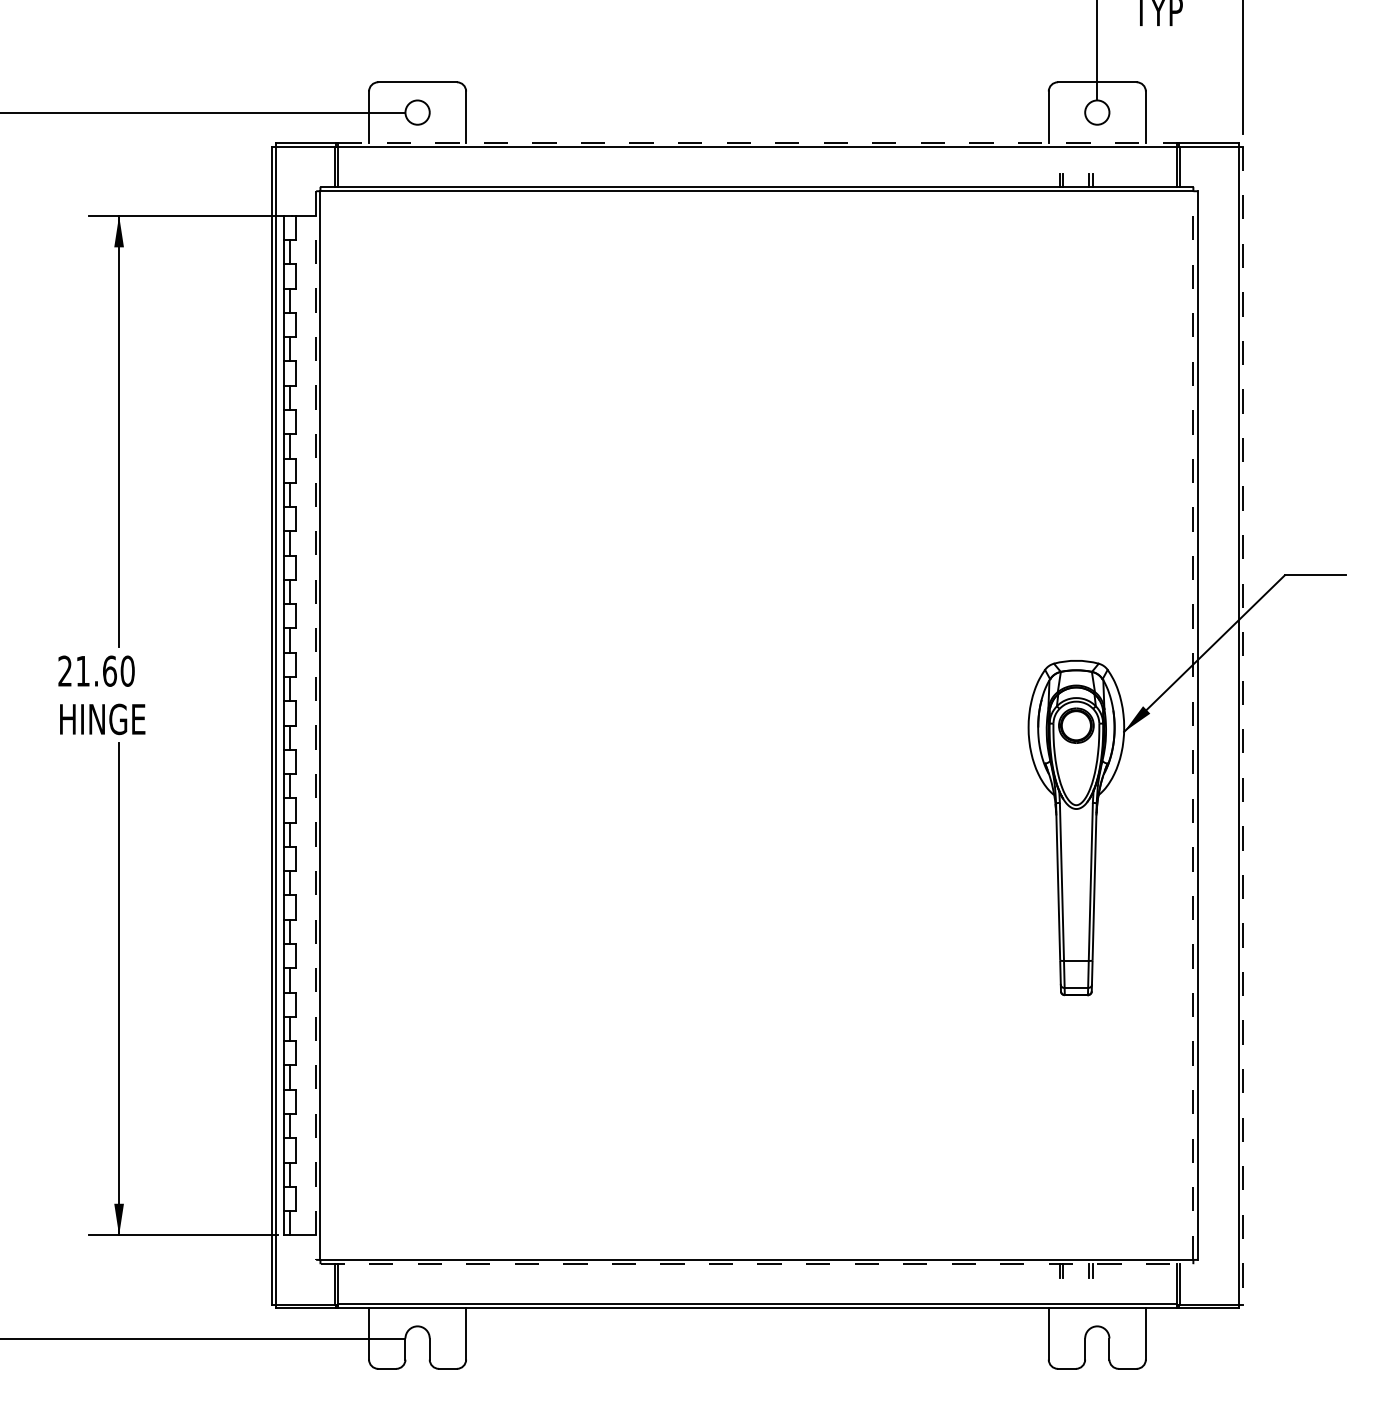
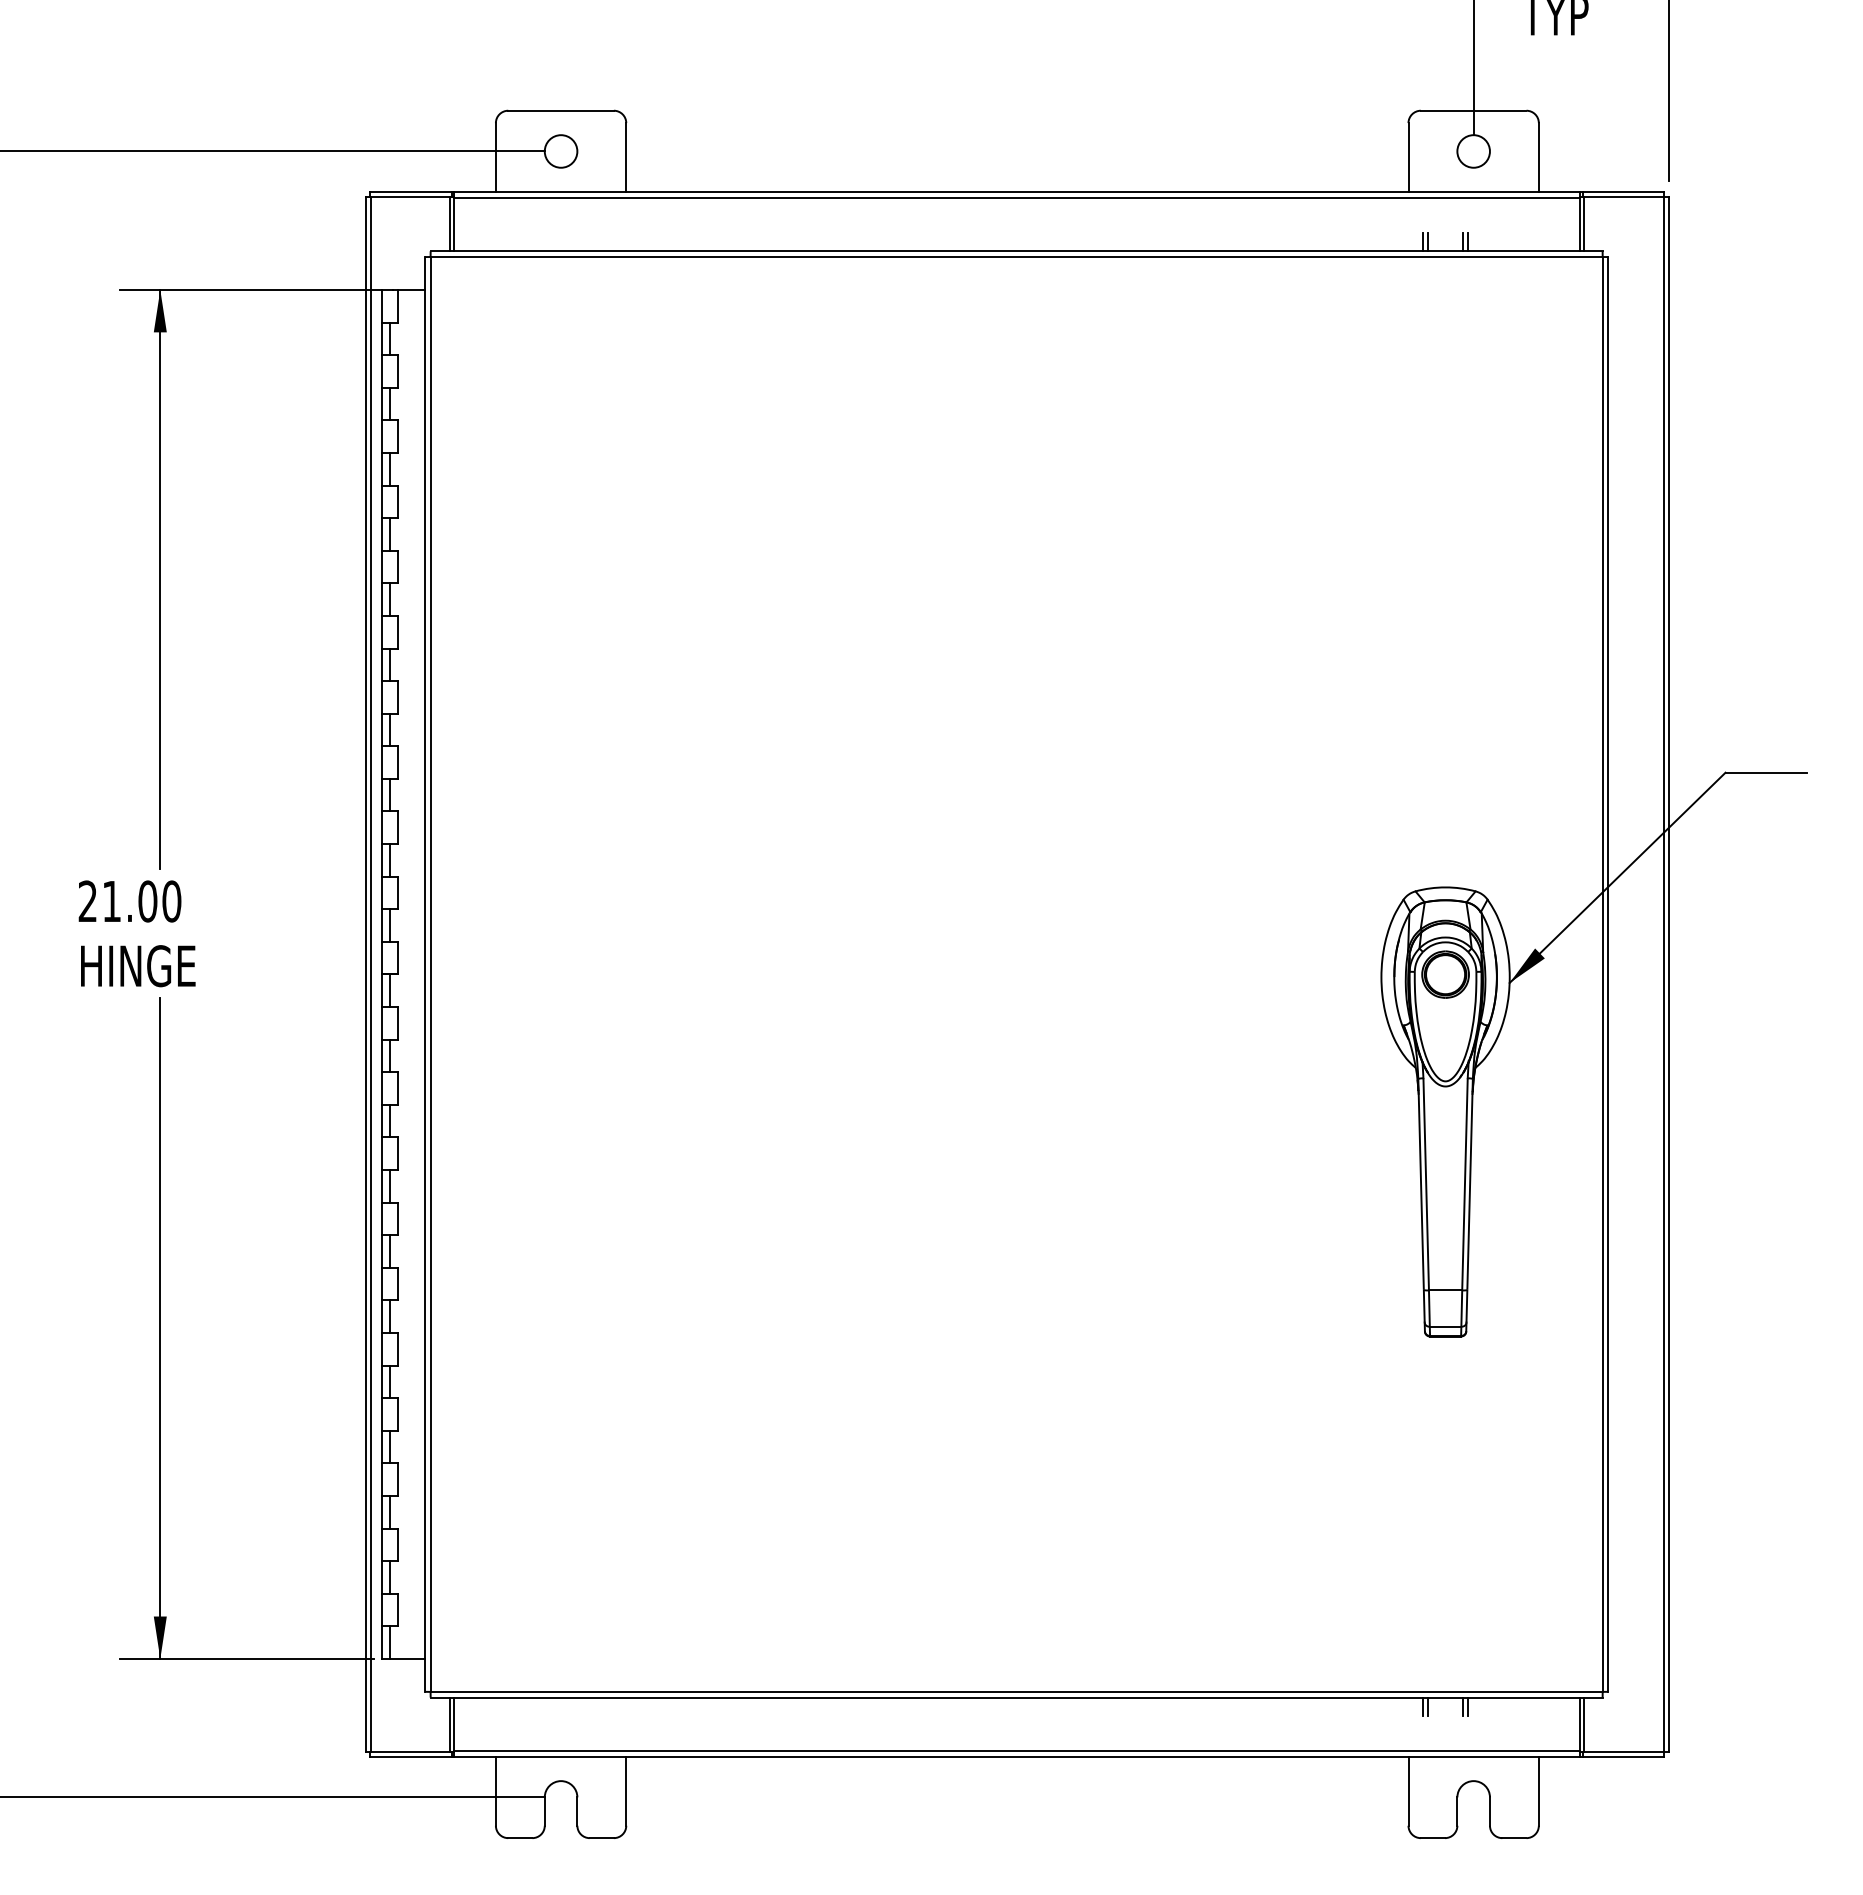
line: (757, 143) -> (1017, 192), dashed -> solid
text: (109, 671) -> (147, 901), 21.60 -> 21.00
line: (1193, 724) -> (1602, 973), dashed -> solid
line: (315, 725) -> (424, 974), dashed -> solid
line: (1243, 725) -> (1669, 974), dashed -> solid
line: (756, 1264) -> (1016, 1697), dashed -> solid

